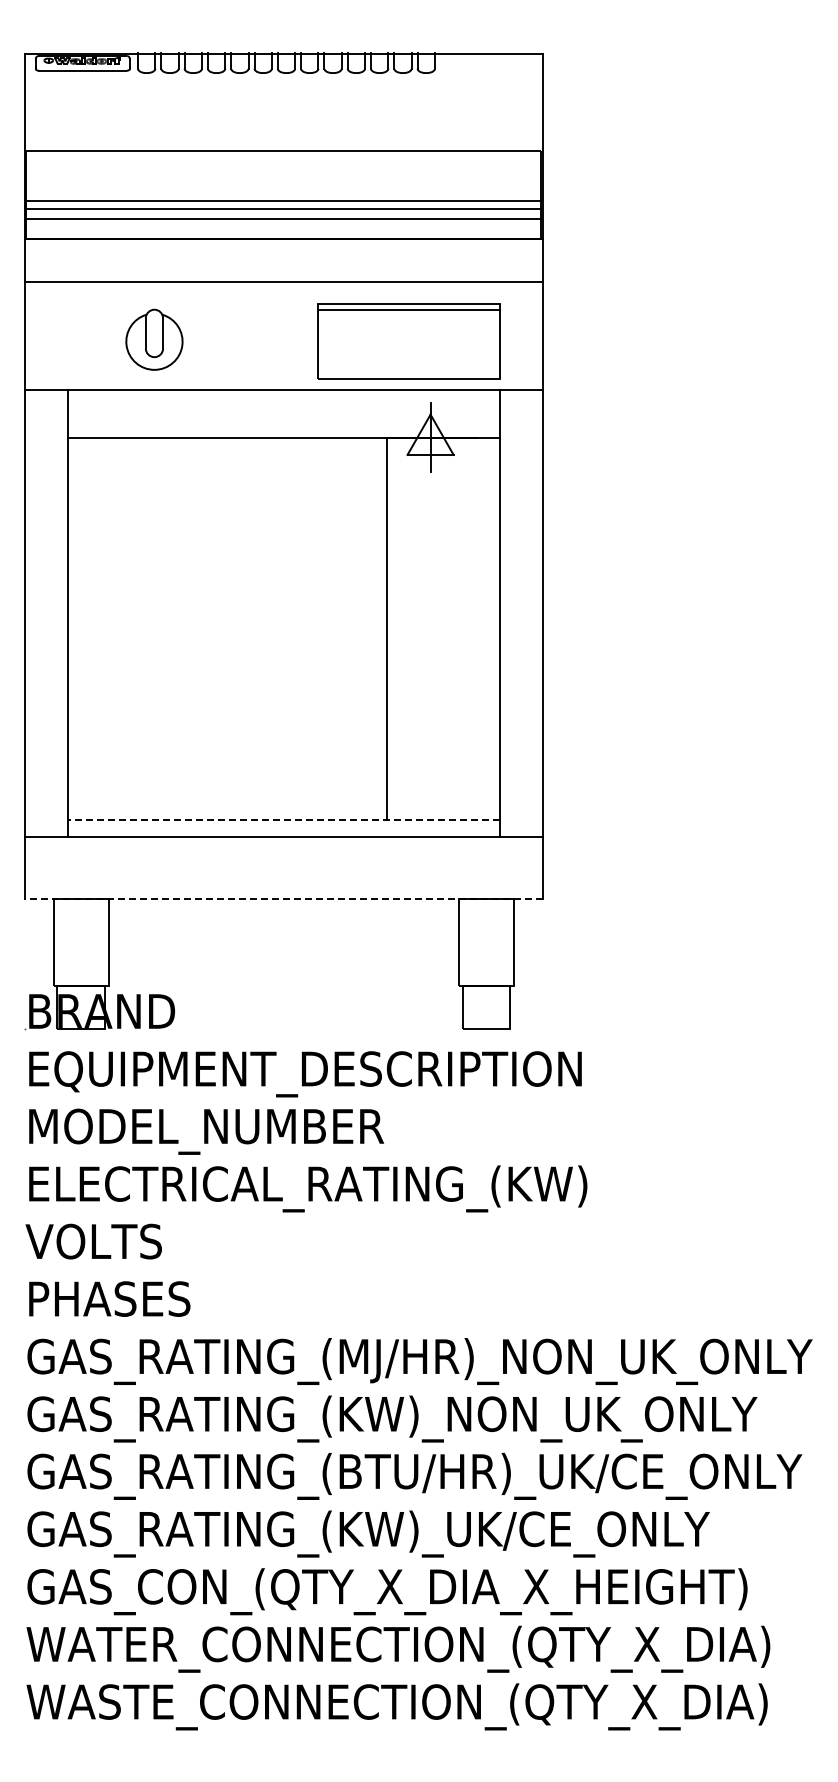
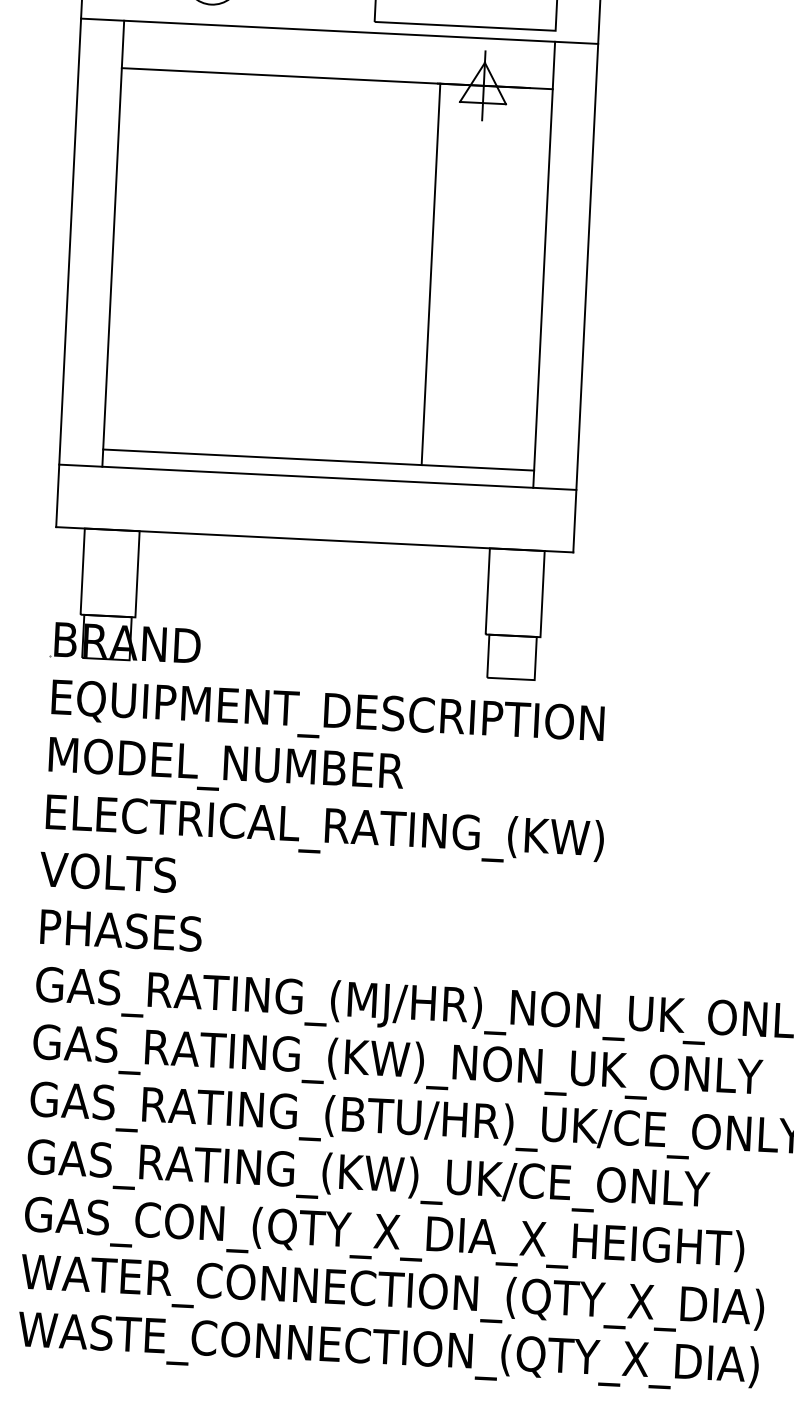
line: (283, 819) -> (318, 460), dashed -> solid
line: (283, 899) -> (314, 539), dashed -> solid

